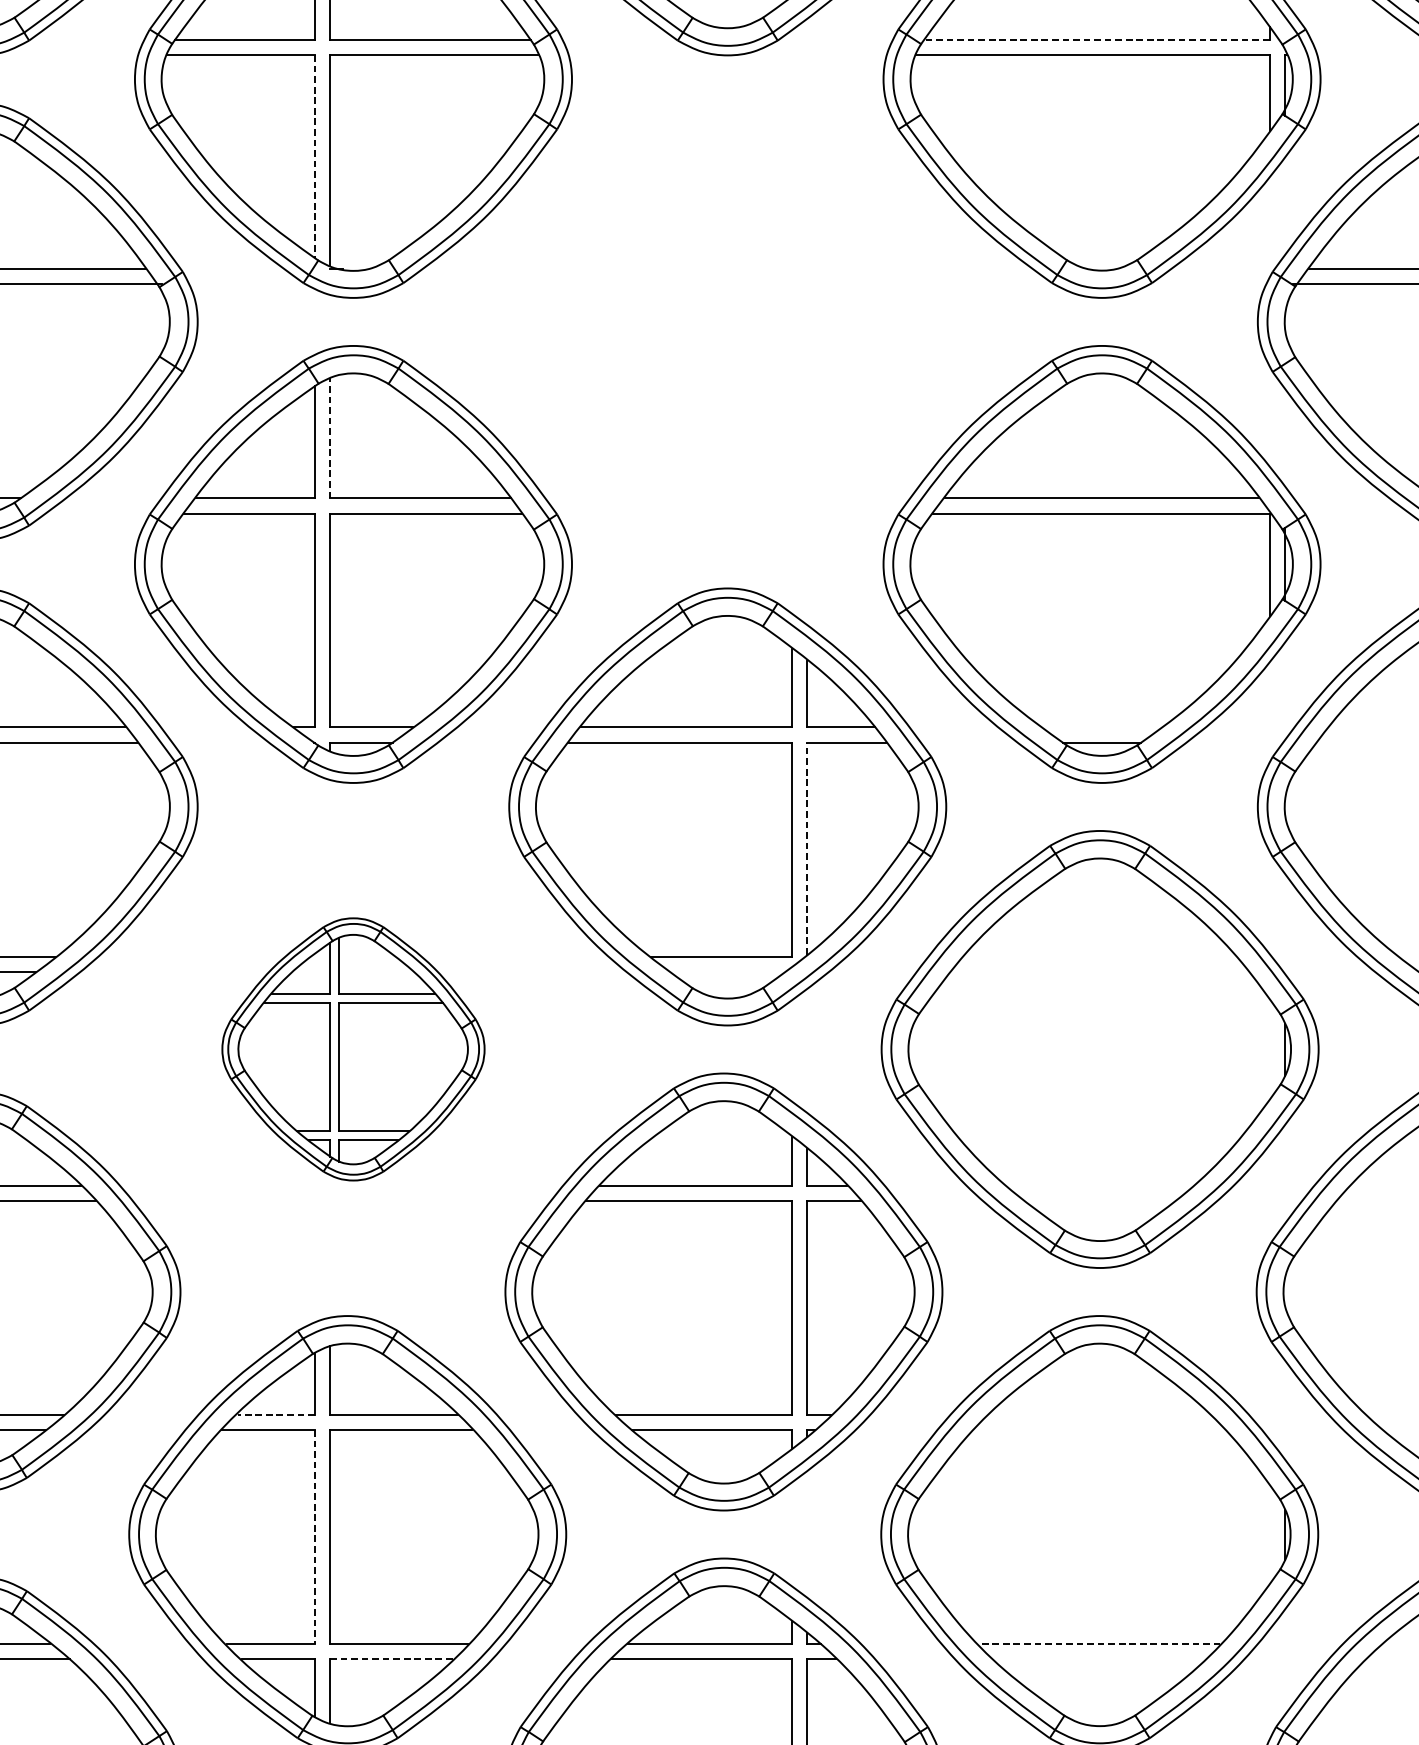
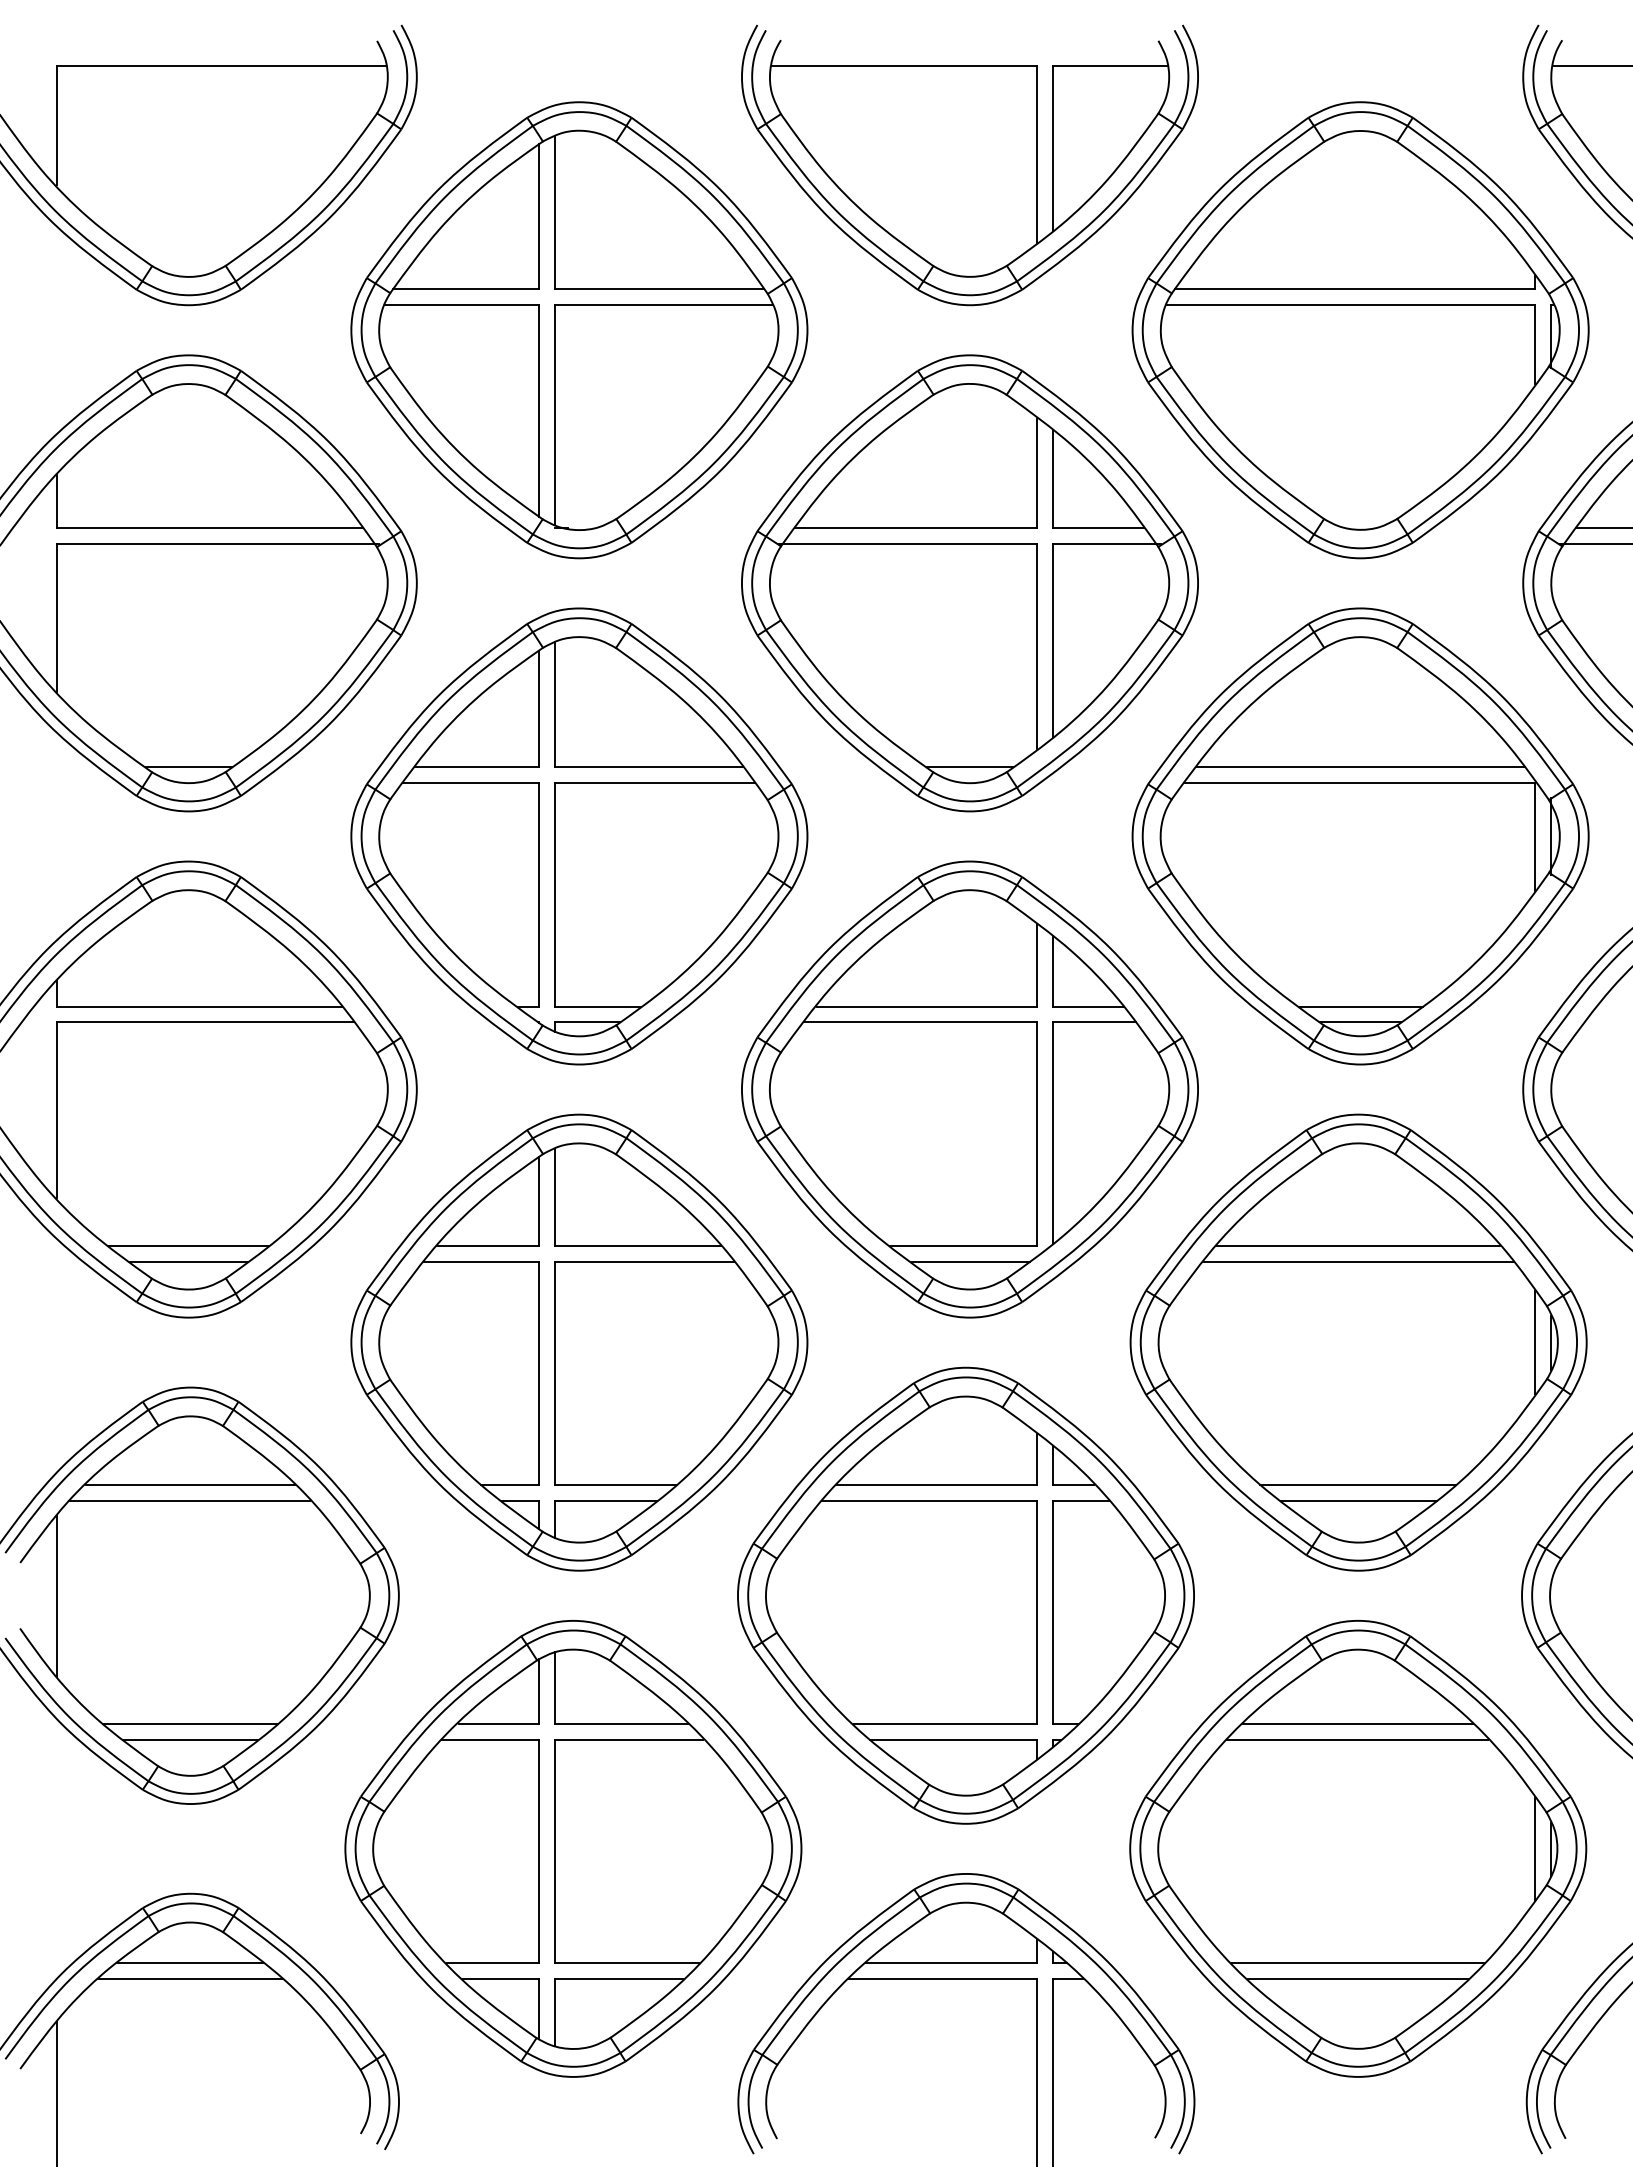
line: (1096, 40) -> (1354, 289), dashed -> solid
line: (315, 156) -> (539, 410), dashed -> solid
part: (727, 322) -> (969, 583), added
line: (330, 437) -> (555, 704), dashed -> solid
line: (1101, 727) -> (1360, 1006), added
line: (807, 849) -> (1053, 1133), dashed -> solid
line: (1099, 956) -> (1358, 1245), added
line: (727, 971) -> (969, 1261), added
line: (1099, 971) -> (1358, 1261), added
part: (353, 1049) -> (579, 1342), size x1.67
line: (1269, 1049) -> (1535, 1342), added
line: (1099, 1185) -> (1357, 1484), added
line: (1099, 1200) -> (1358, 1500), added
line: (275, 1414) -> (498, 1723), dashed -> solid
line: (1099, 1414) -> (1357, 1723), added
line: (1099, 1429) -> (1357, 1739), added
line: (1269, 1534) -> (1535, 1848), added
line: (315, 1537) -> (539, 1851), dashed -> solid
line: (1099, 1644) -> (1357, 1963), dashed -> solid
line: (391, 1658) -> (619, 1978), dashed -> solid
line: (1099, 1658) -> (1357, 1978), added

